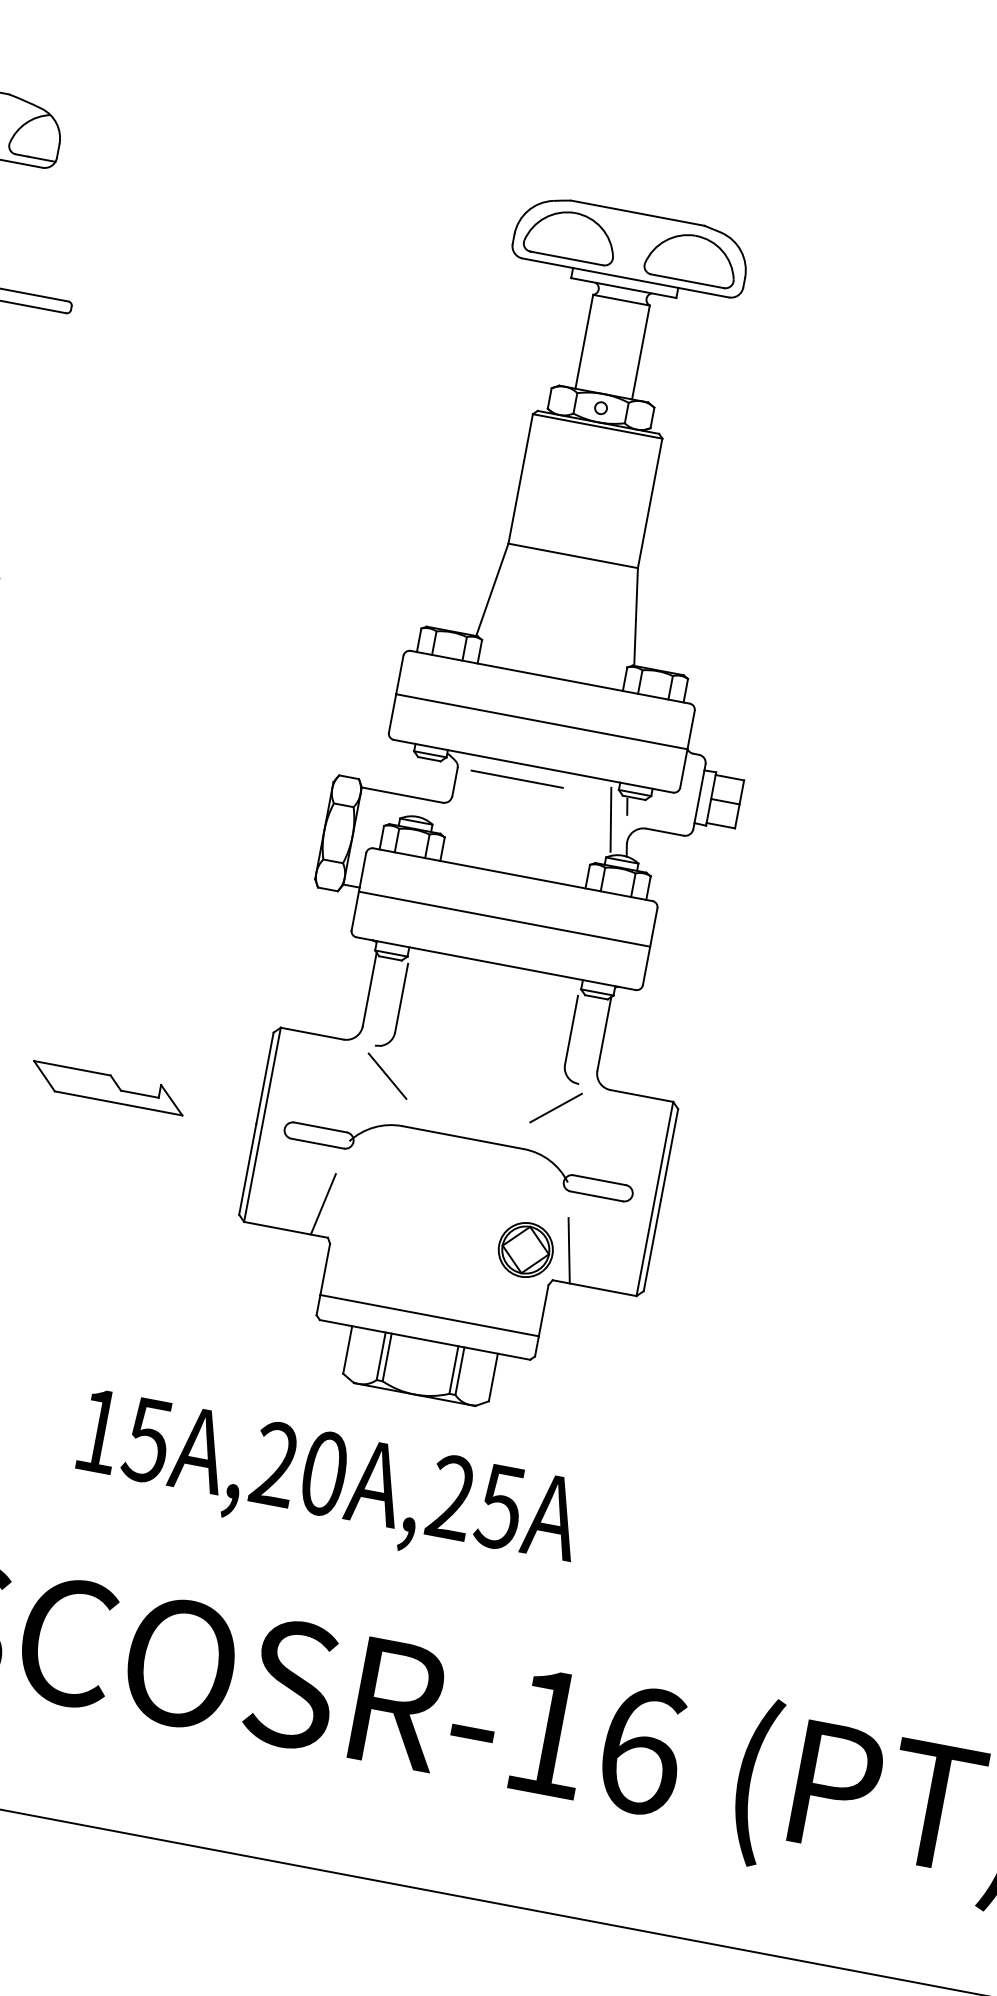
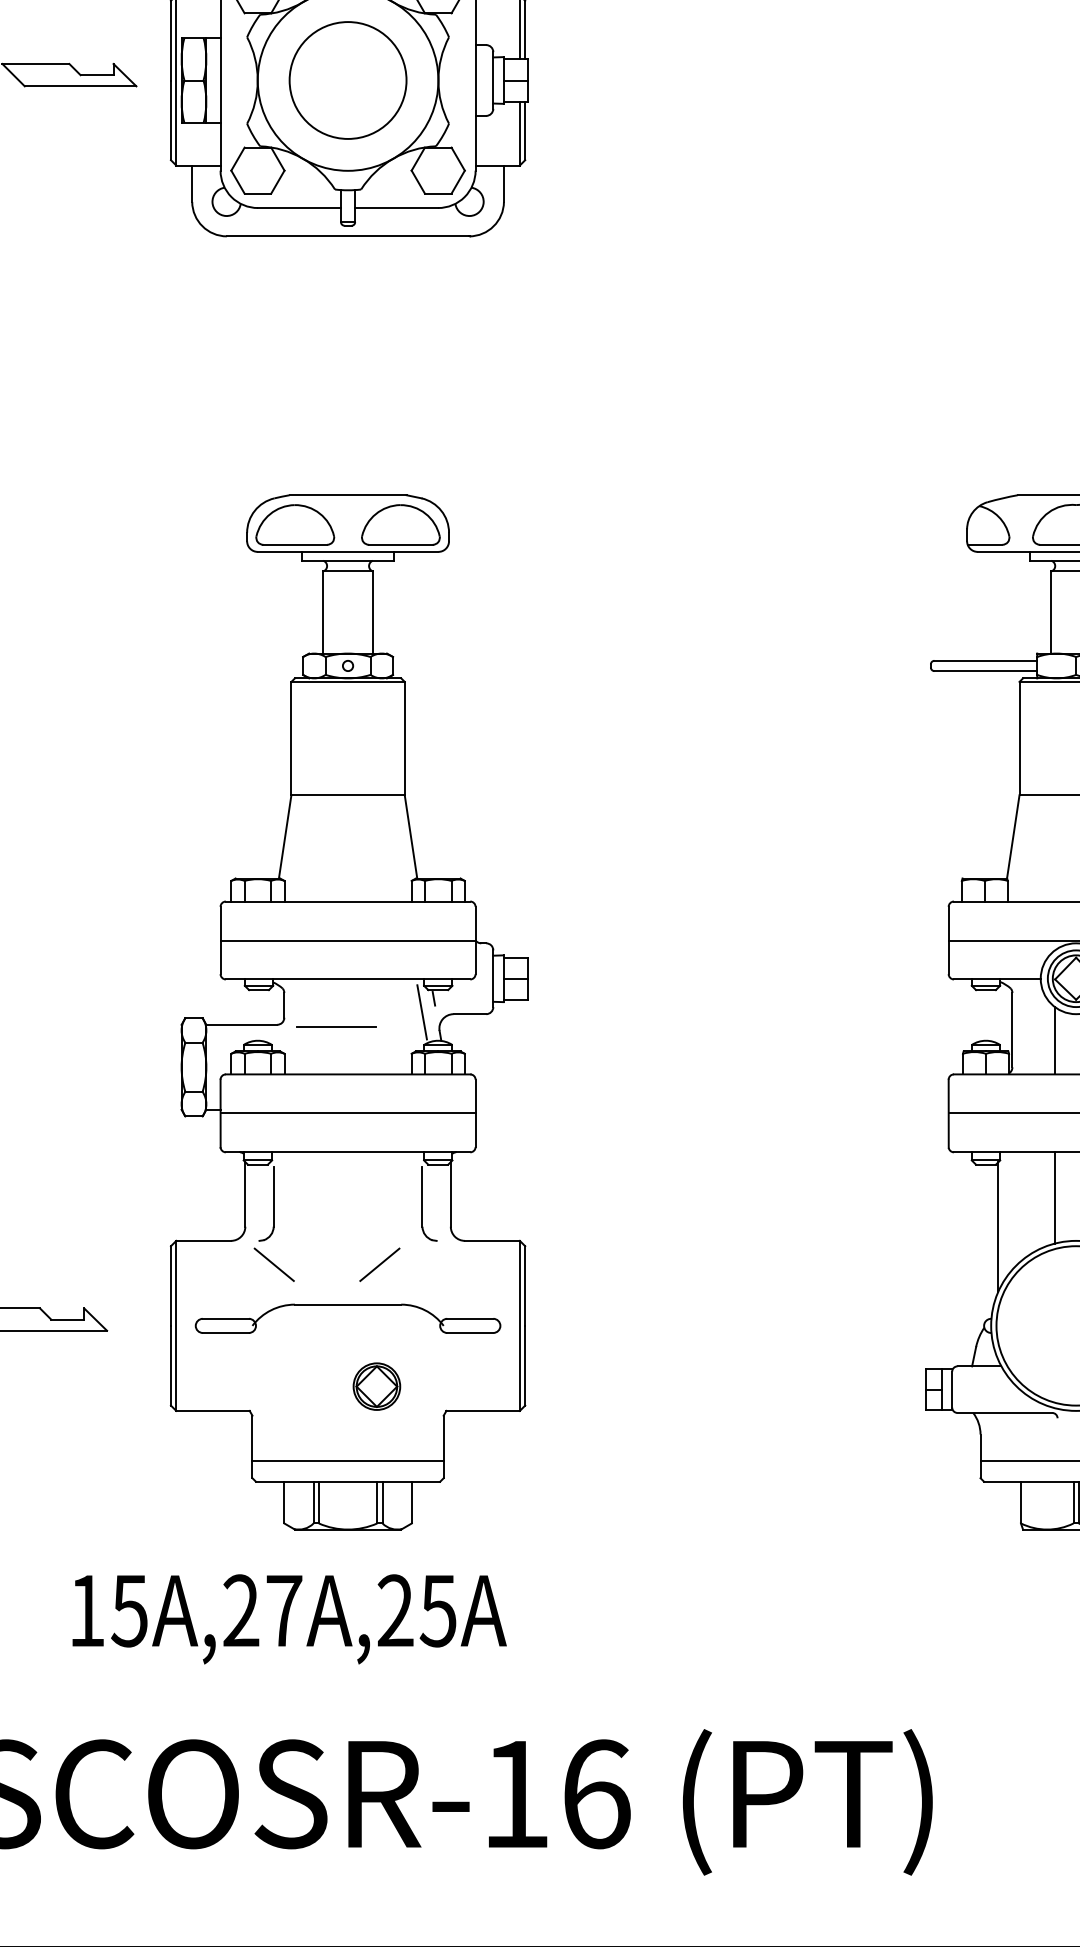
line: (517, 778) -> (336, 1026), moved
line: (555, 1107) -> (379, 1264), moved
line: (323, 1203) -> (240, 1382), removed
part: (525, 1249) -> (376, 1386), moved
line: (569, 1249) -> (455, 1382), removed
text: (324, 1473) -> (284, 1610), 15A,20A,25A -> 15A,27A,25A

